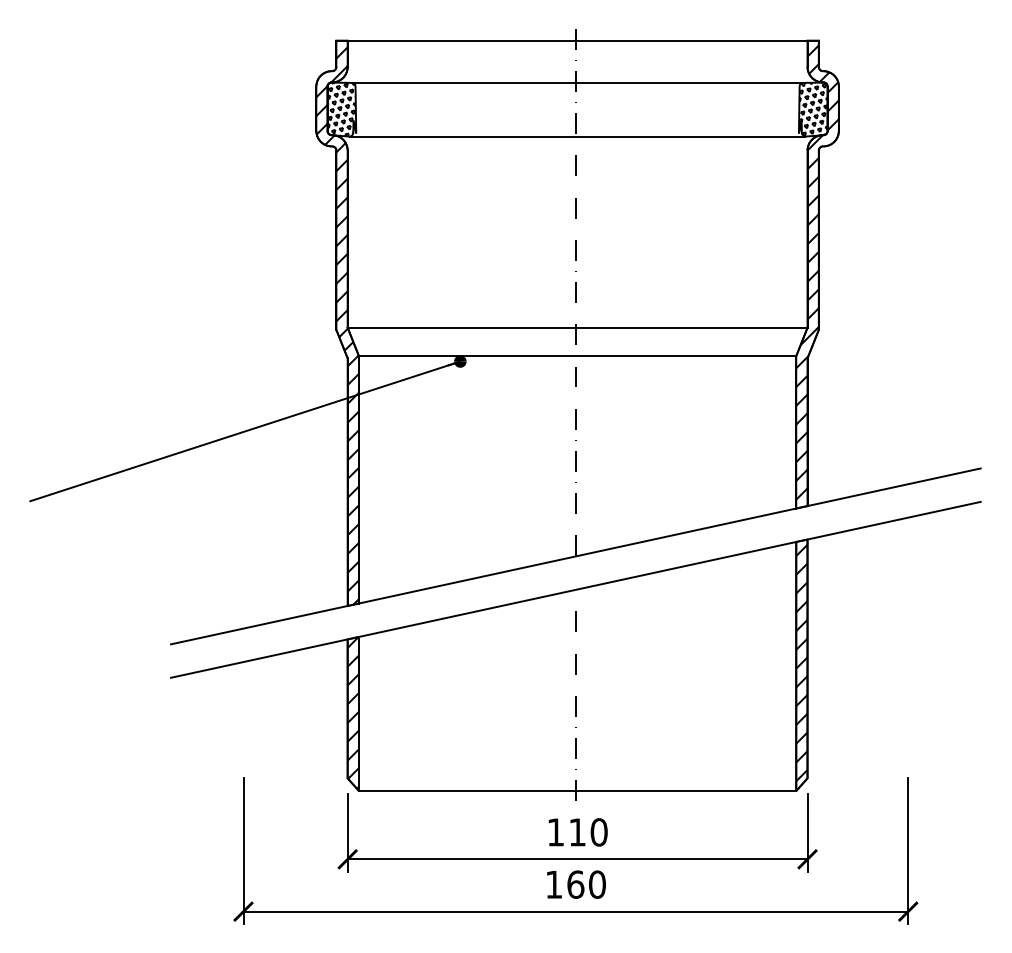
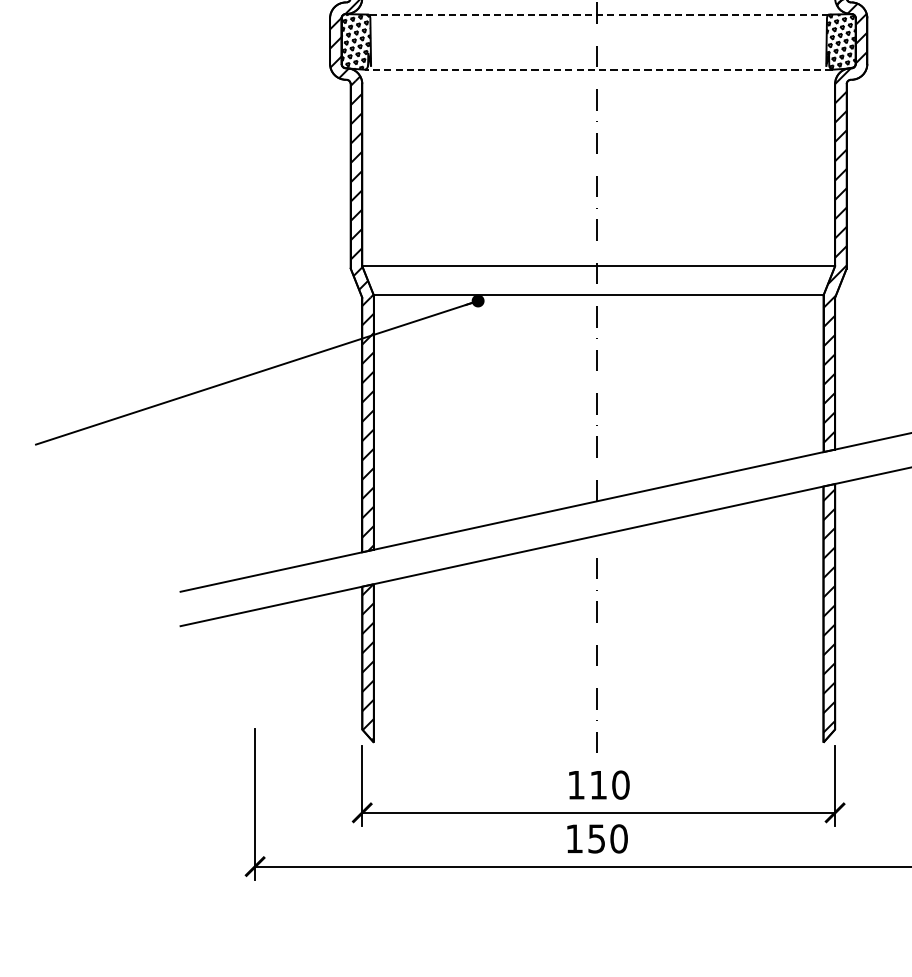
line: (577, 82) -> (598, 14), solid -> dashed
line: (577, 136) -> (598, 69), solid -> dashed
line: (577, 791) -> (598, 743), removed
text: (575, 884) -> (596, 838), 160 -> 150

